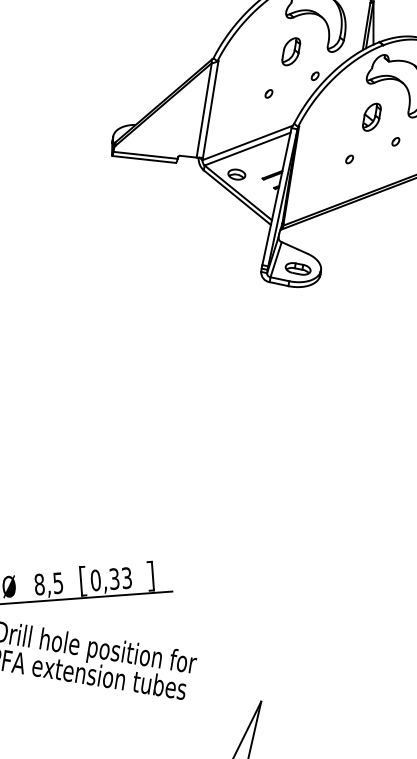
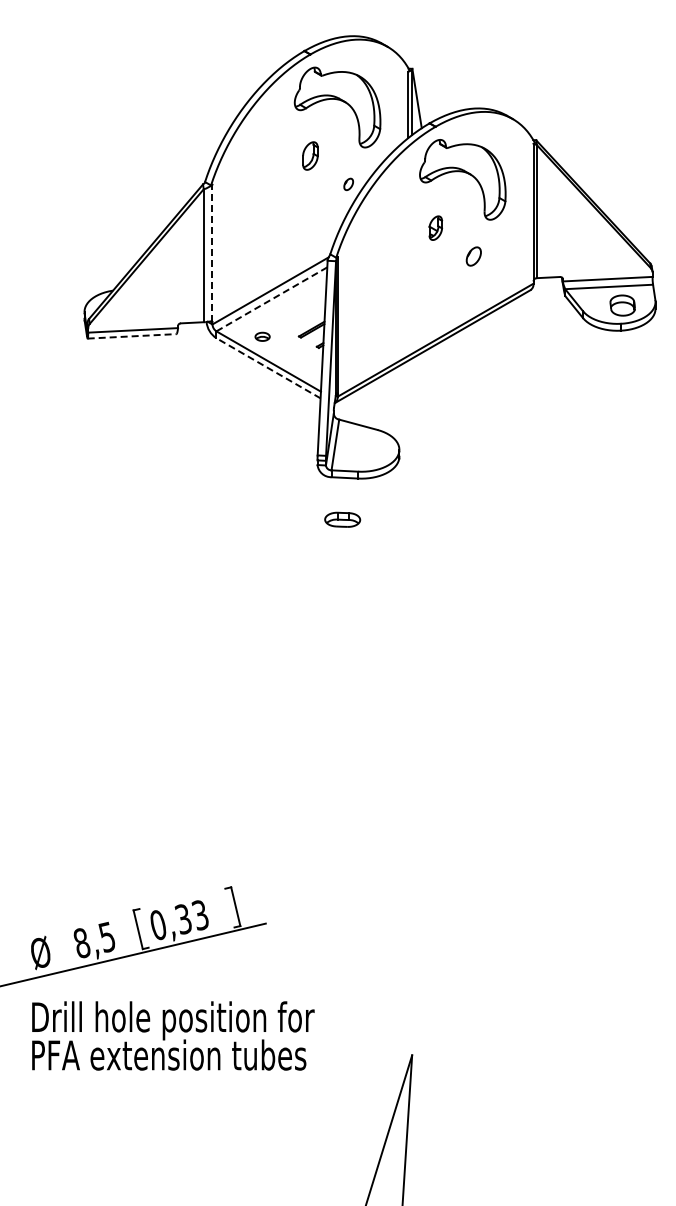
part: (291, 51) -> (310, 155), size x0.7
part: (268, 93) -> (288, 218), removed
line: (210, 109) -> (212, 253), solid -> dashed
part: (371, 116) -> (435, 227), size x0.6
part: (395, 141) -> (473, 256), size x1.6
line: (248, 149) -> (272, 299), solid -> dashed
line: (144, 159) -> (132, 336), solid -> dashed
part: (349, 159) -> (414, 290), removed
part: (236, 174) -> (262, 336), size x0.6
line: (237, 197) -> (268, 368), solid -> dashed
part: (298, 268) -> (342, 519), moved

